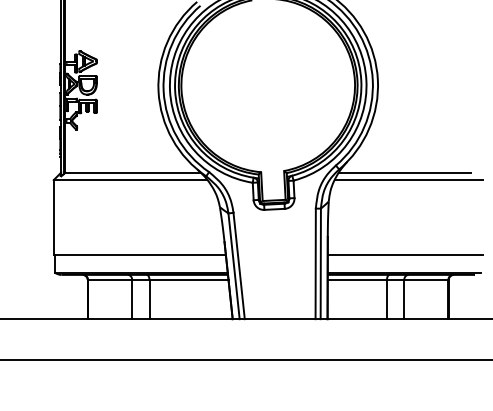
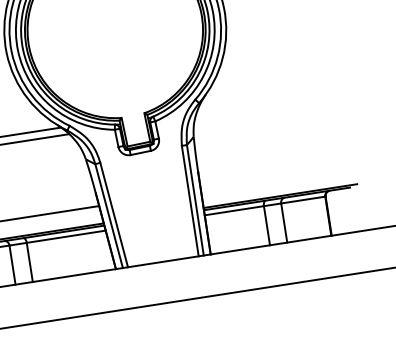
line: (404, 172) -> (264, 96), removed
line: (408, 180) -> (270, 103), removed
line: (404, 254) -> (277, 177), removed

